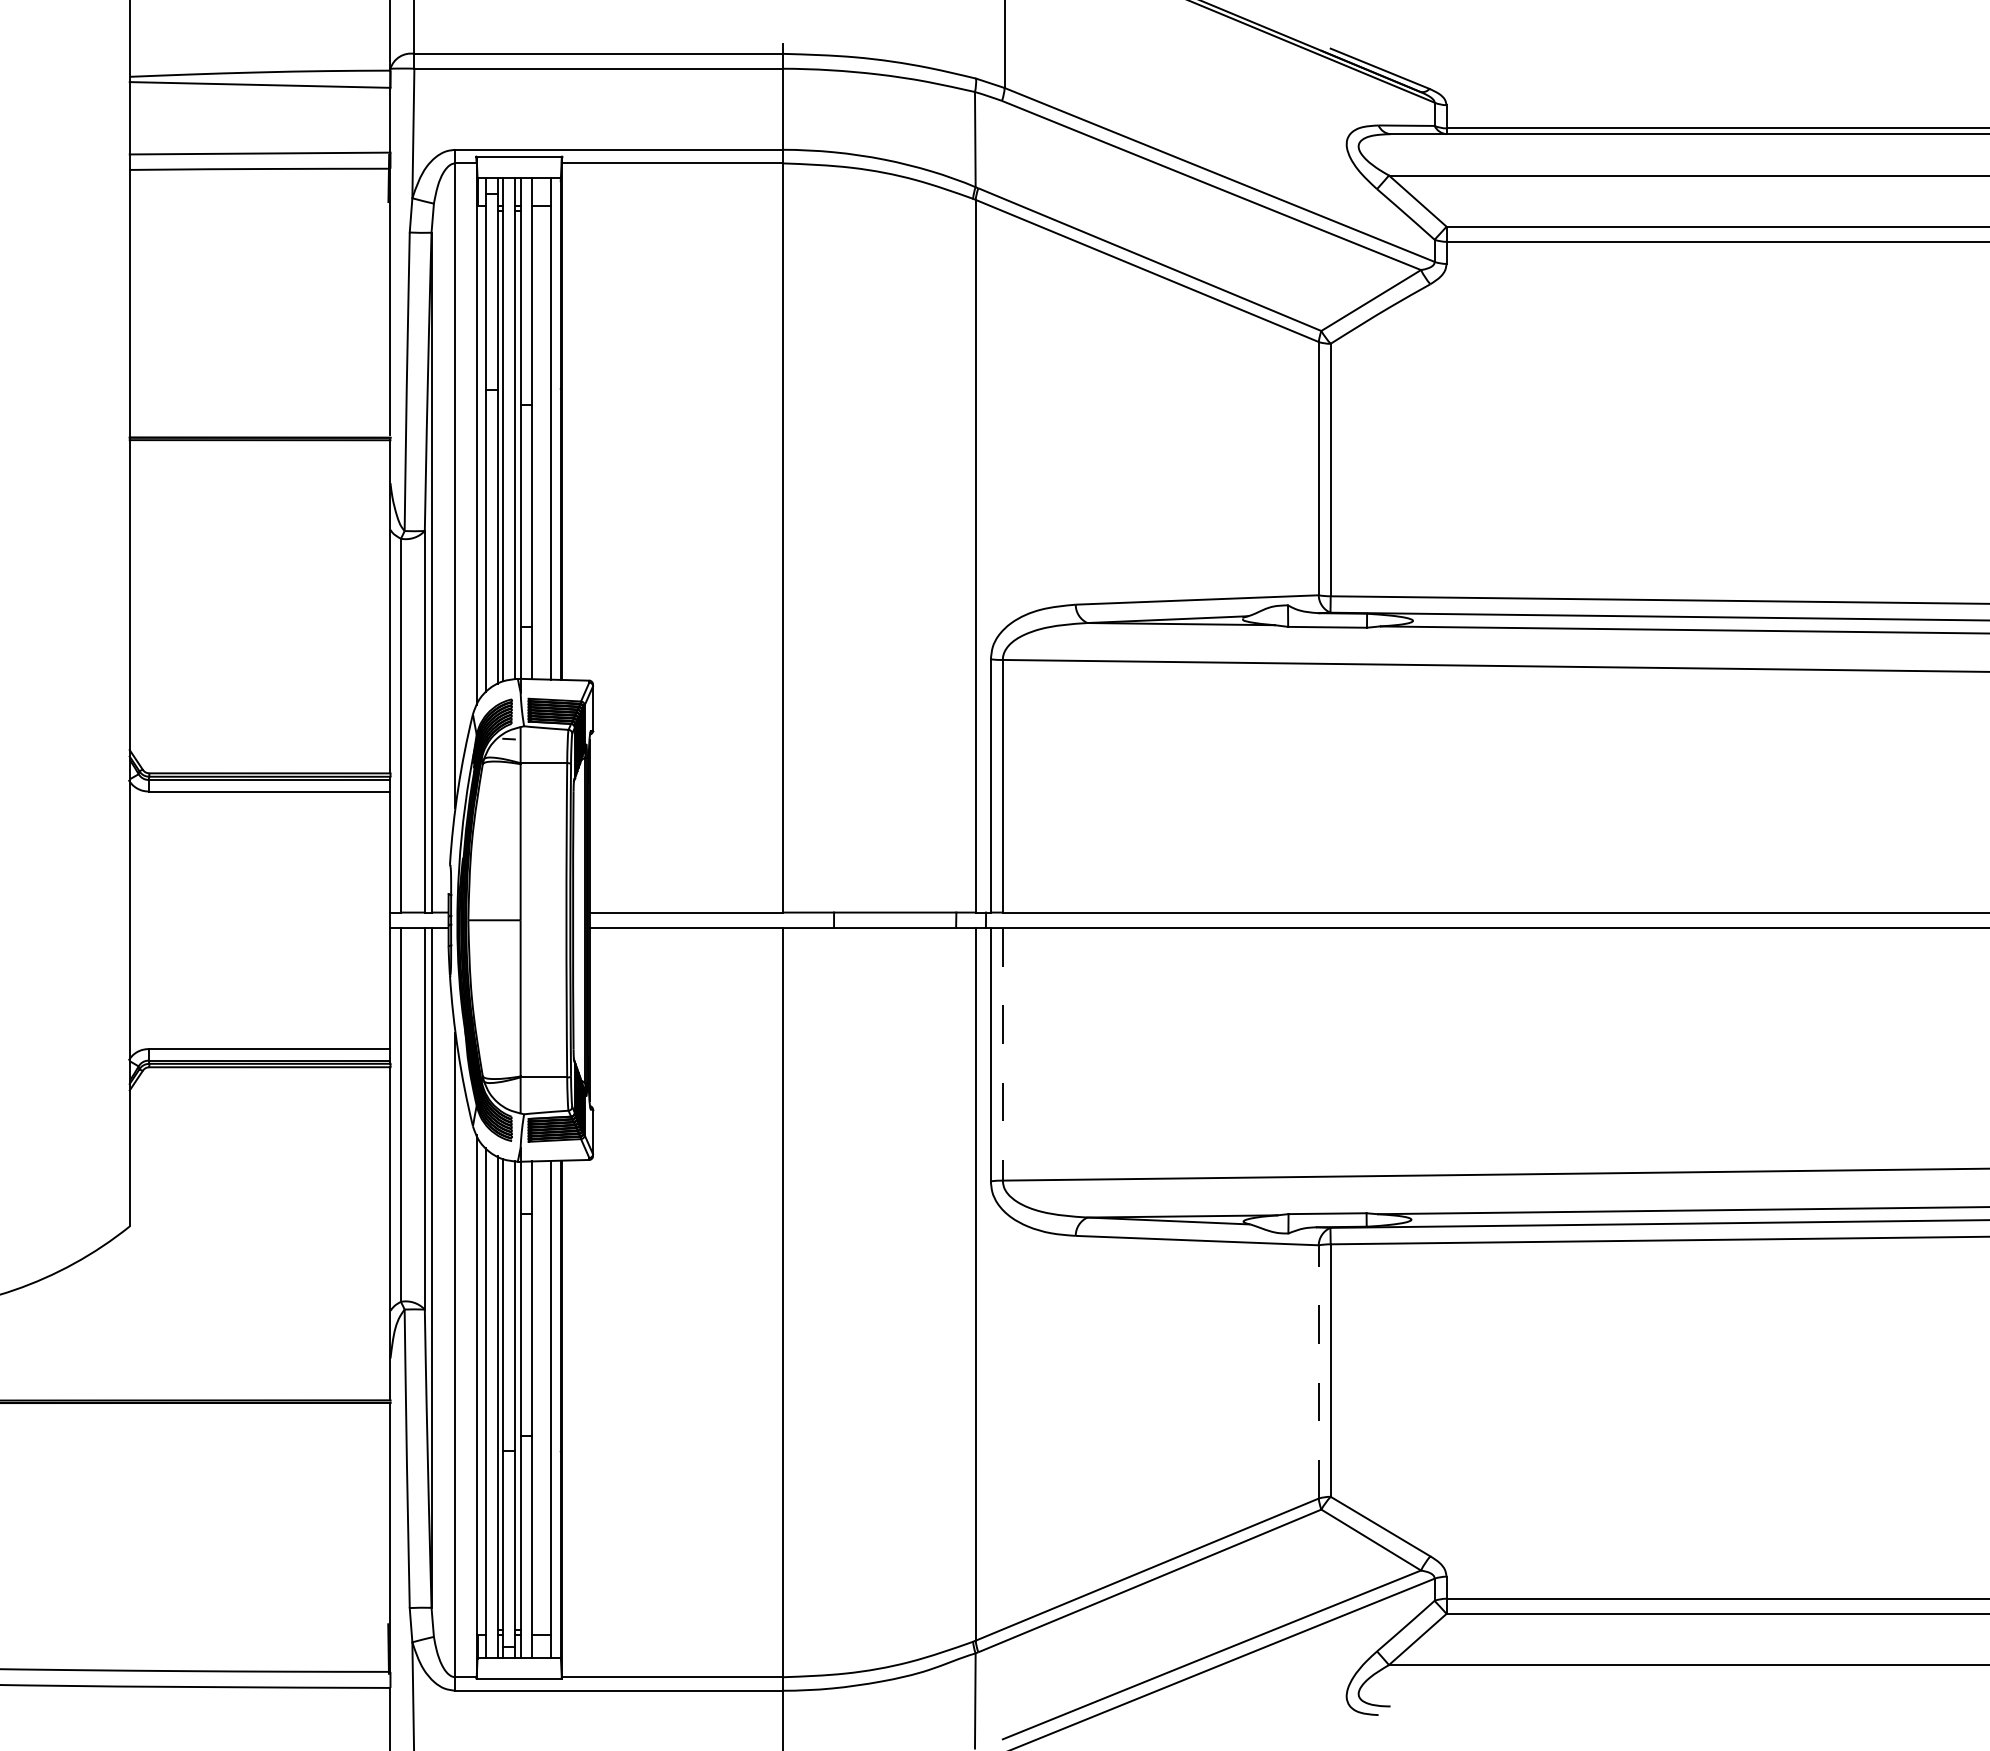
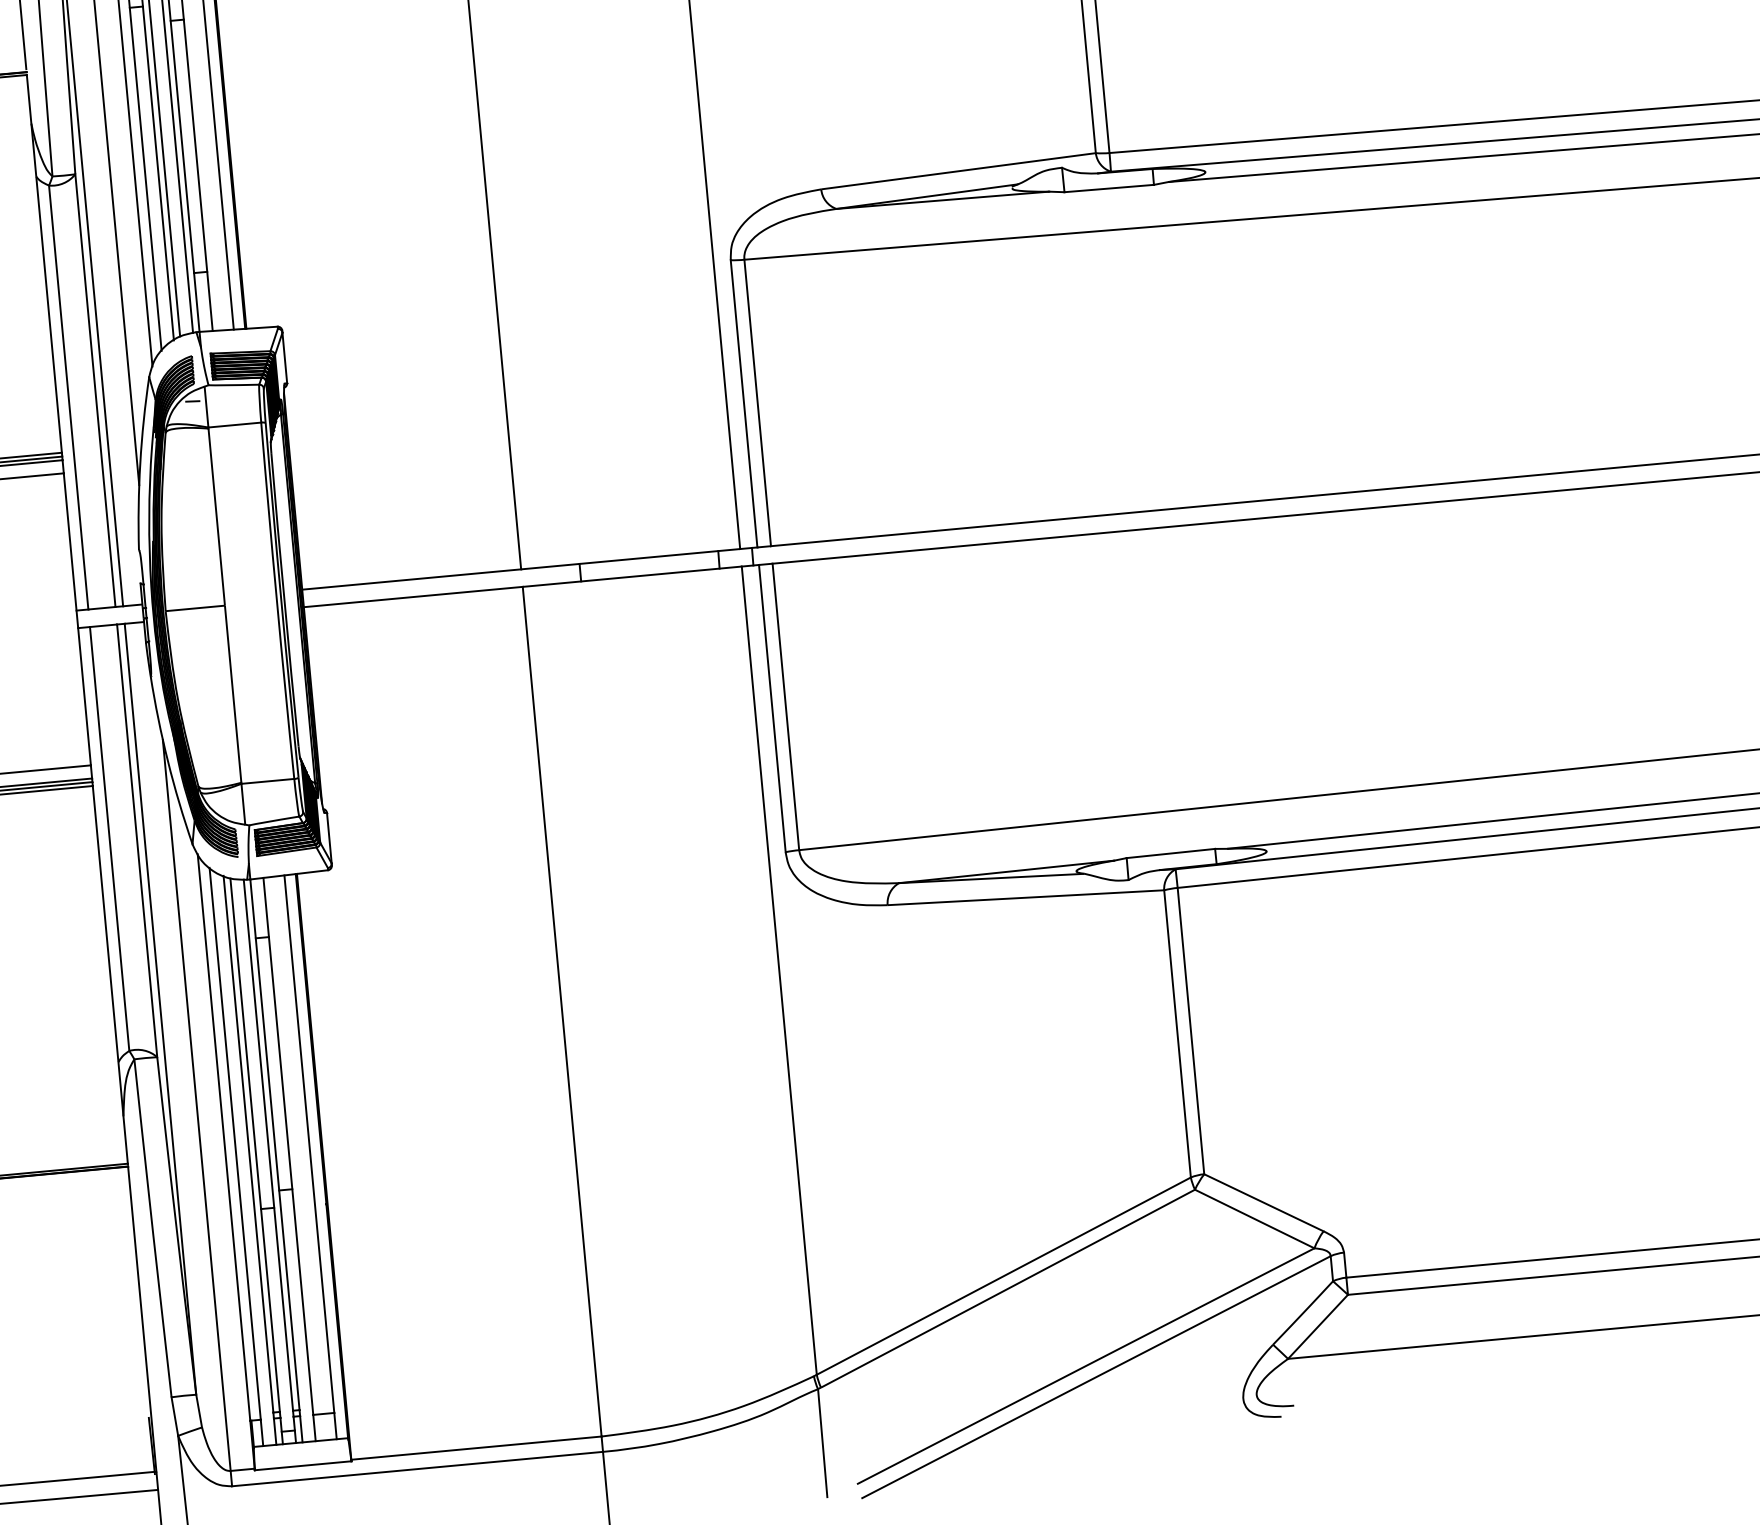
line: (1002, 1054) -> (785, 707), dashed -> solid
line: (1318, 1371) -> (1177, 1033), dashed -> solid

